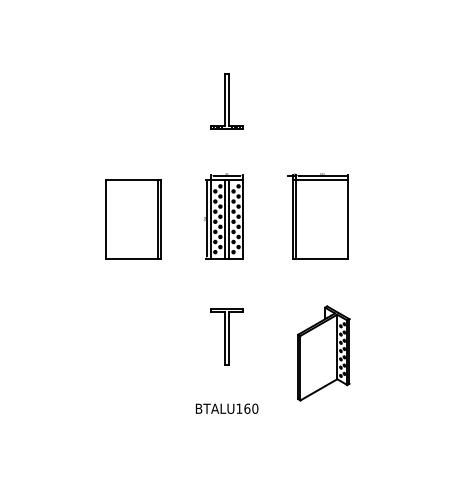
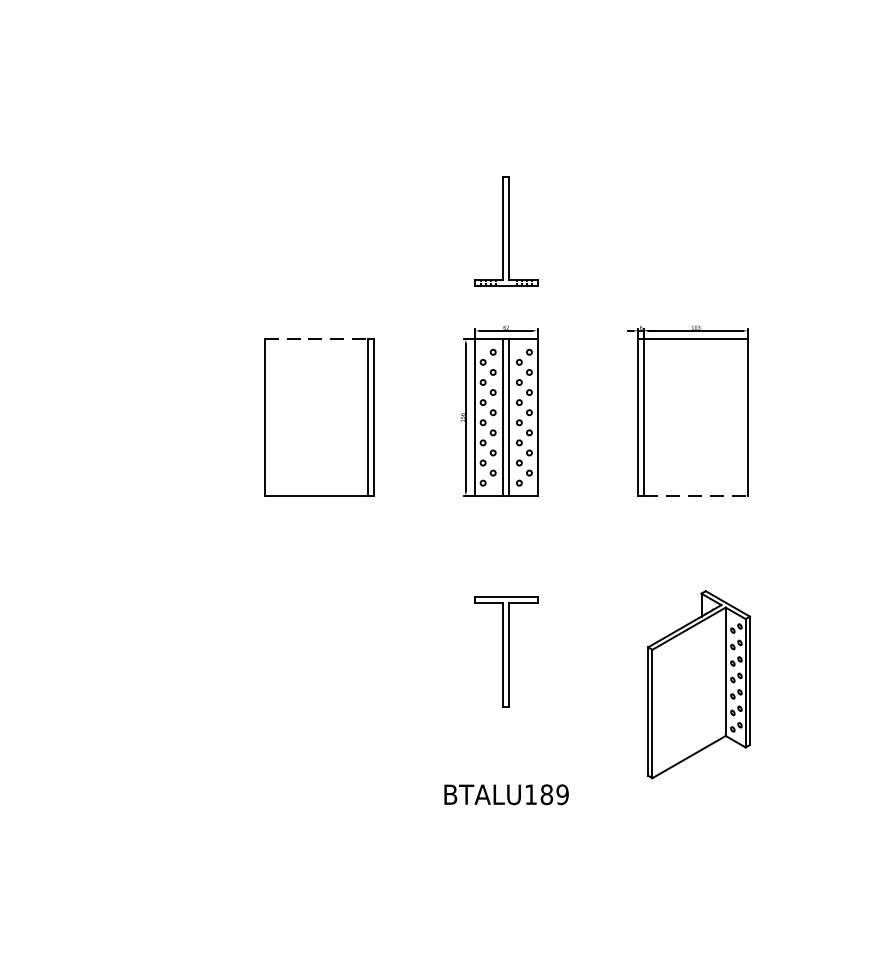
part: (226, 101) -> (505, 231), moved
line: (132, 179) -> (318, 338), solid -> dashed
line: (322, 258) -> (696, 495), solid -> dashed
text: (251, 408) -> (555, 794), BTALU160 -> BTALU189

